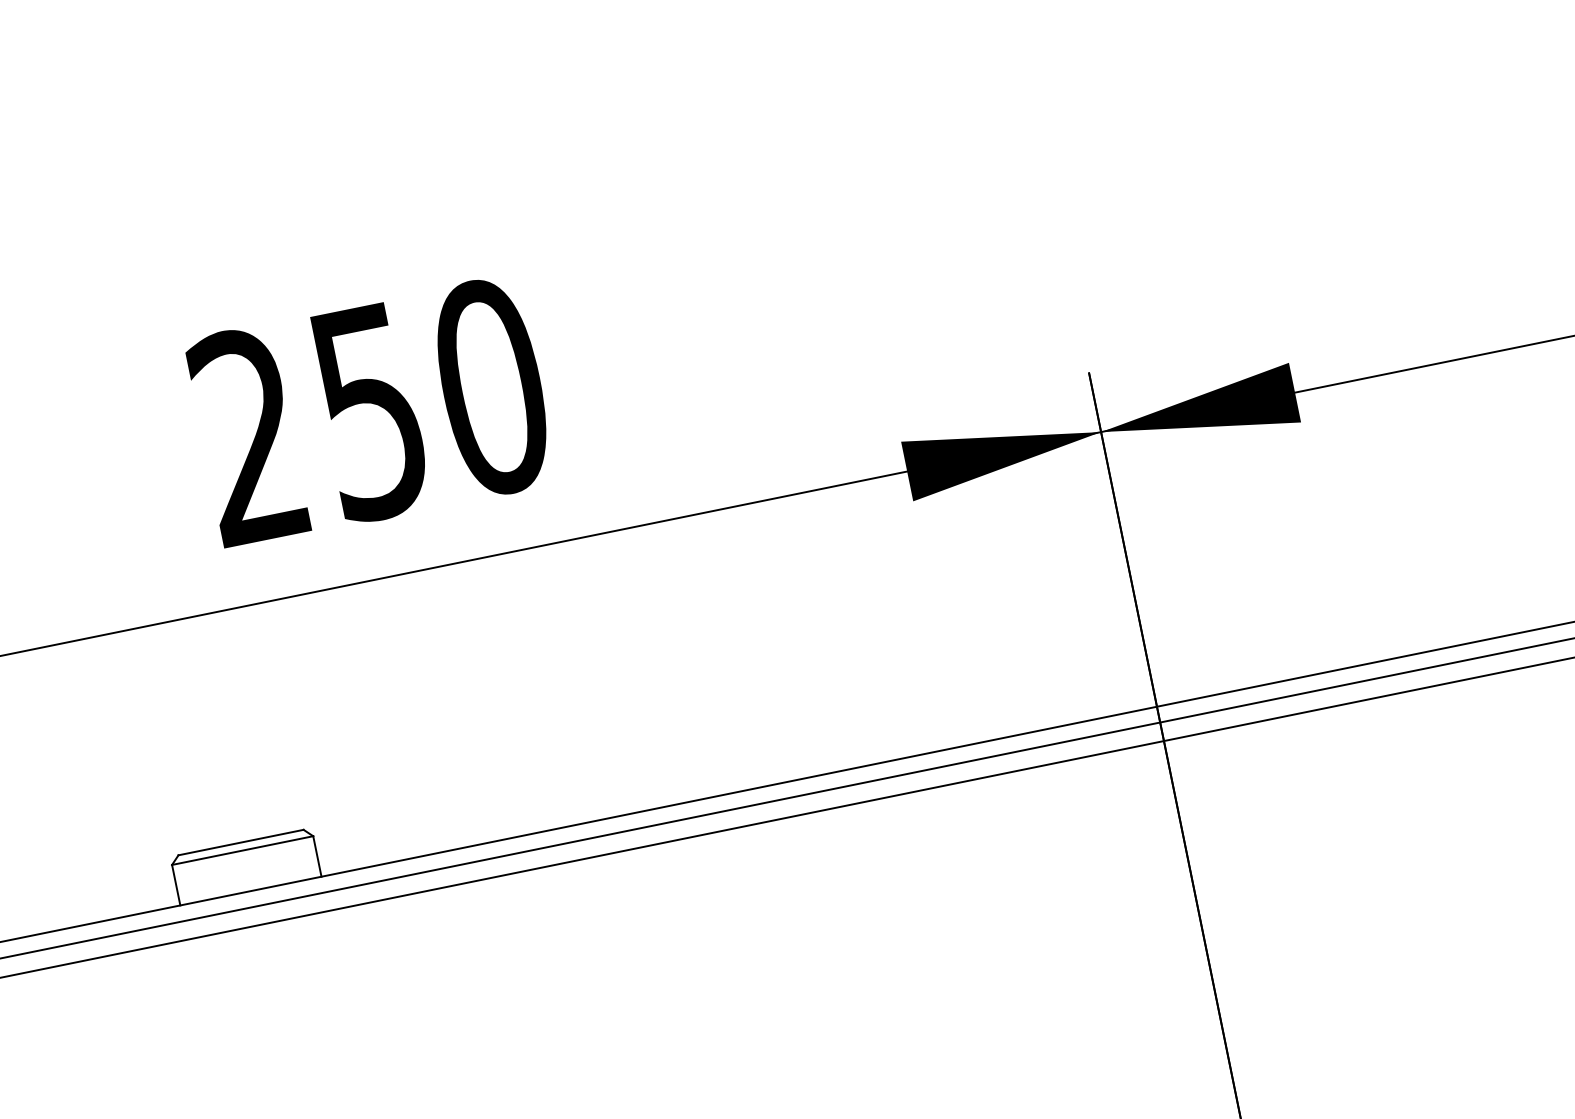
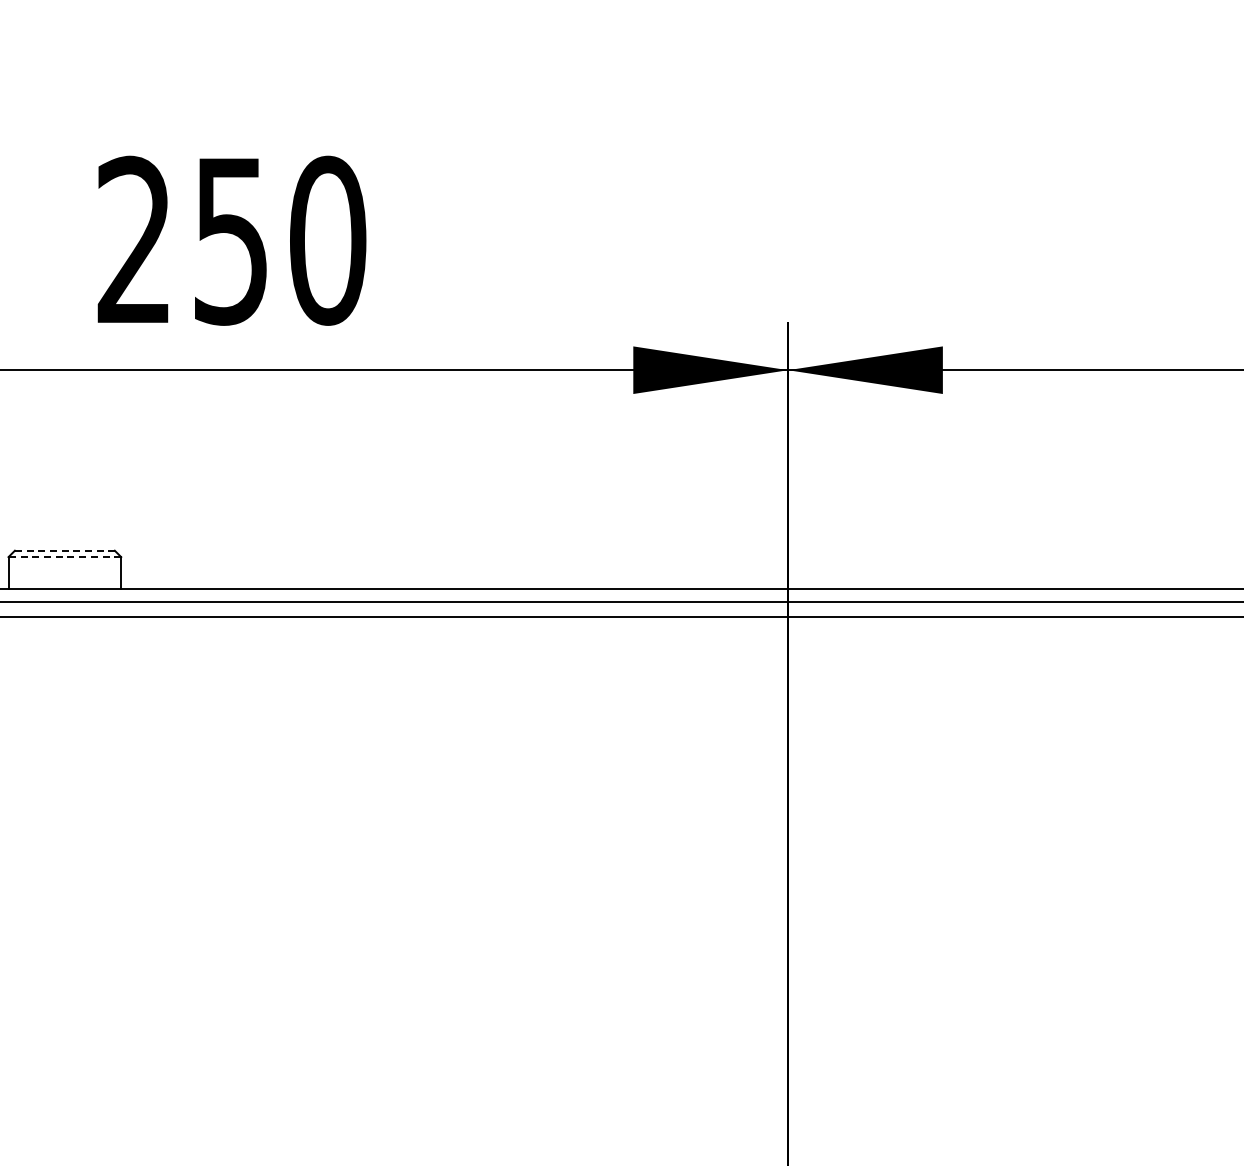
line: (240, 842) -> (64, 550), solid -> dashed
line: (242, 851) -> (64, 557), solid -> dashed

